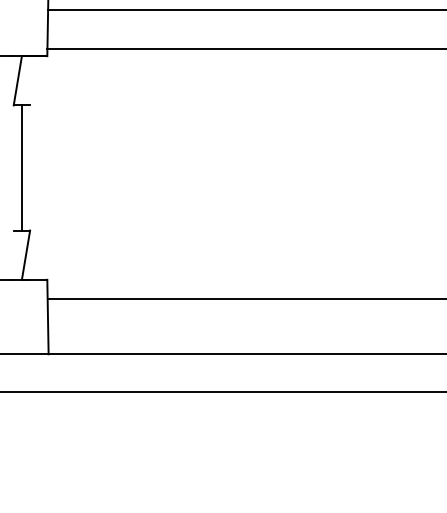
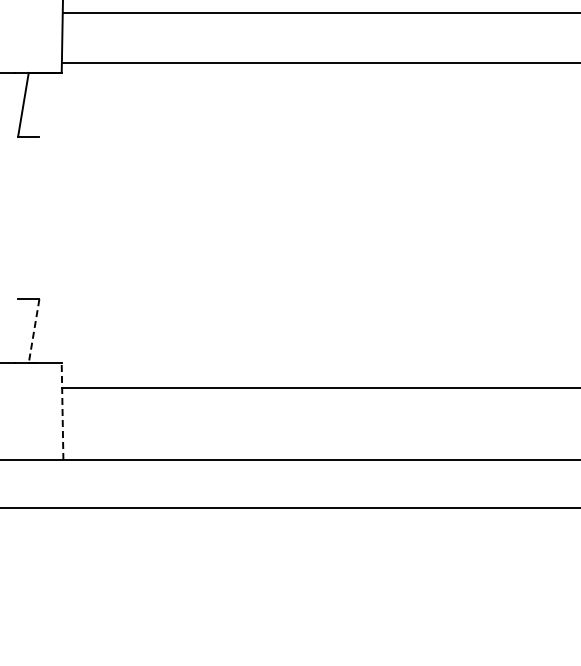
line: (21, 167) -> (28, 217), removed
line: (26, 255) -> (34, 331), solid -> dashed
line: (47, 316) -> (62, 411), solid -> dashed

